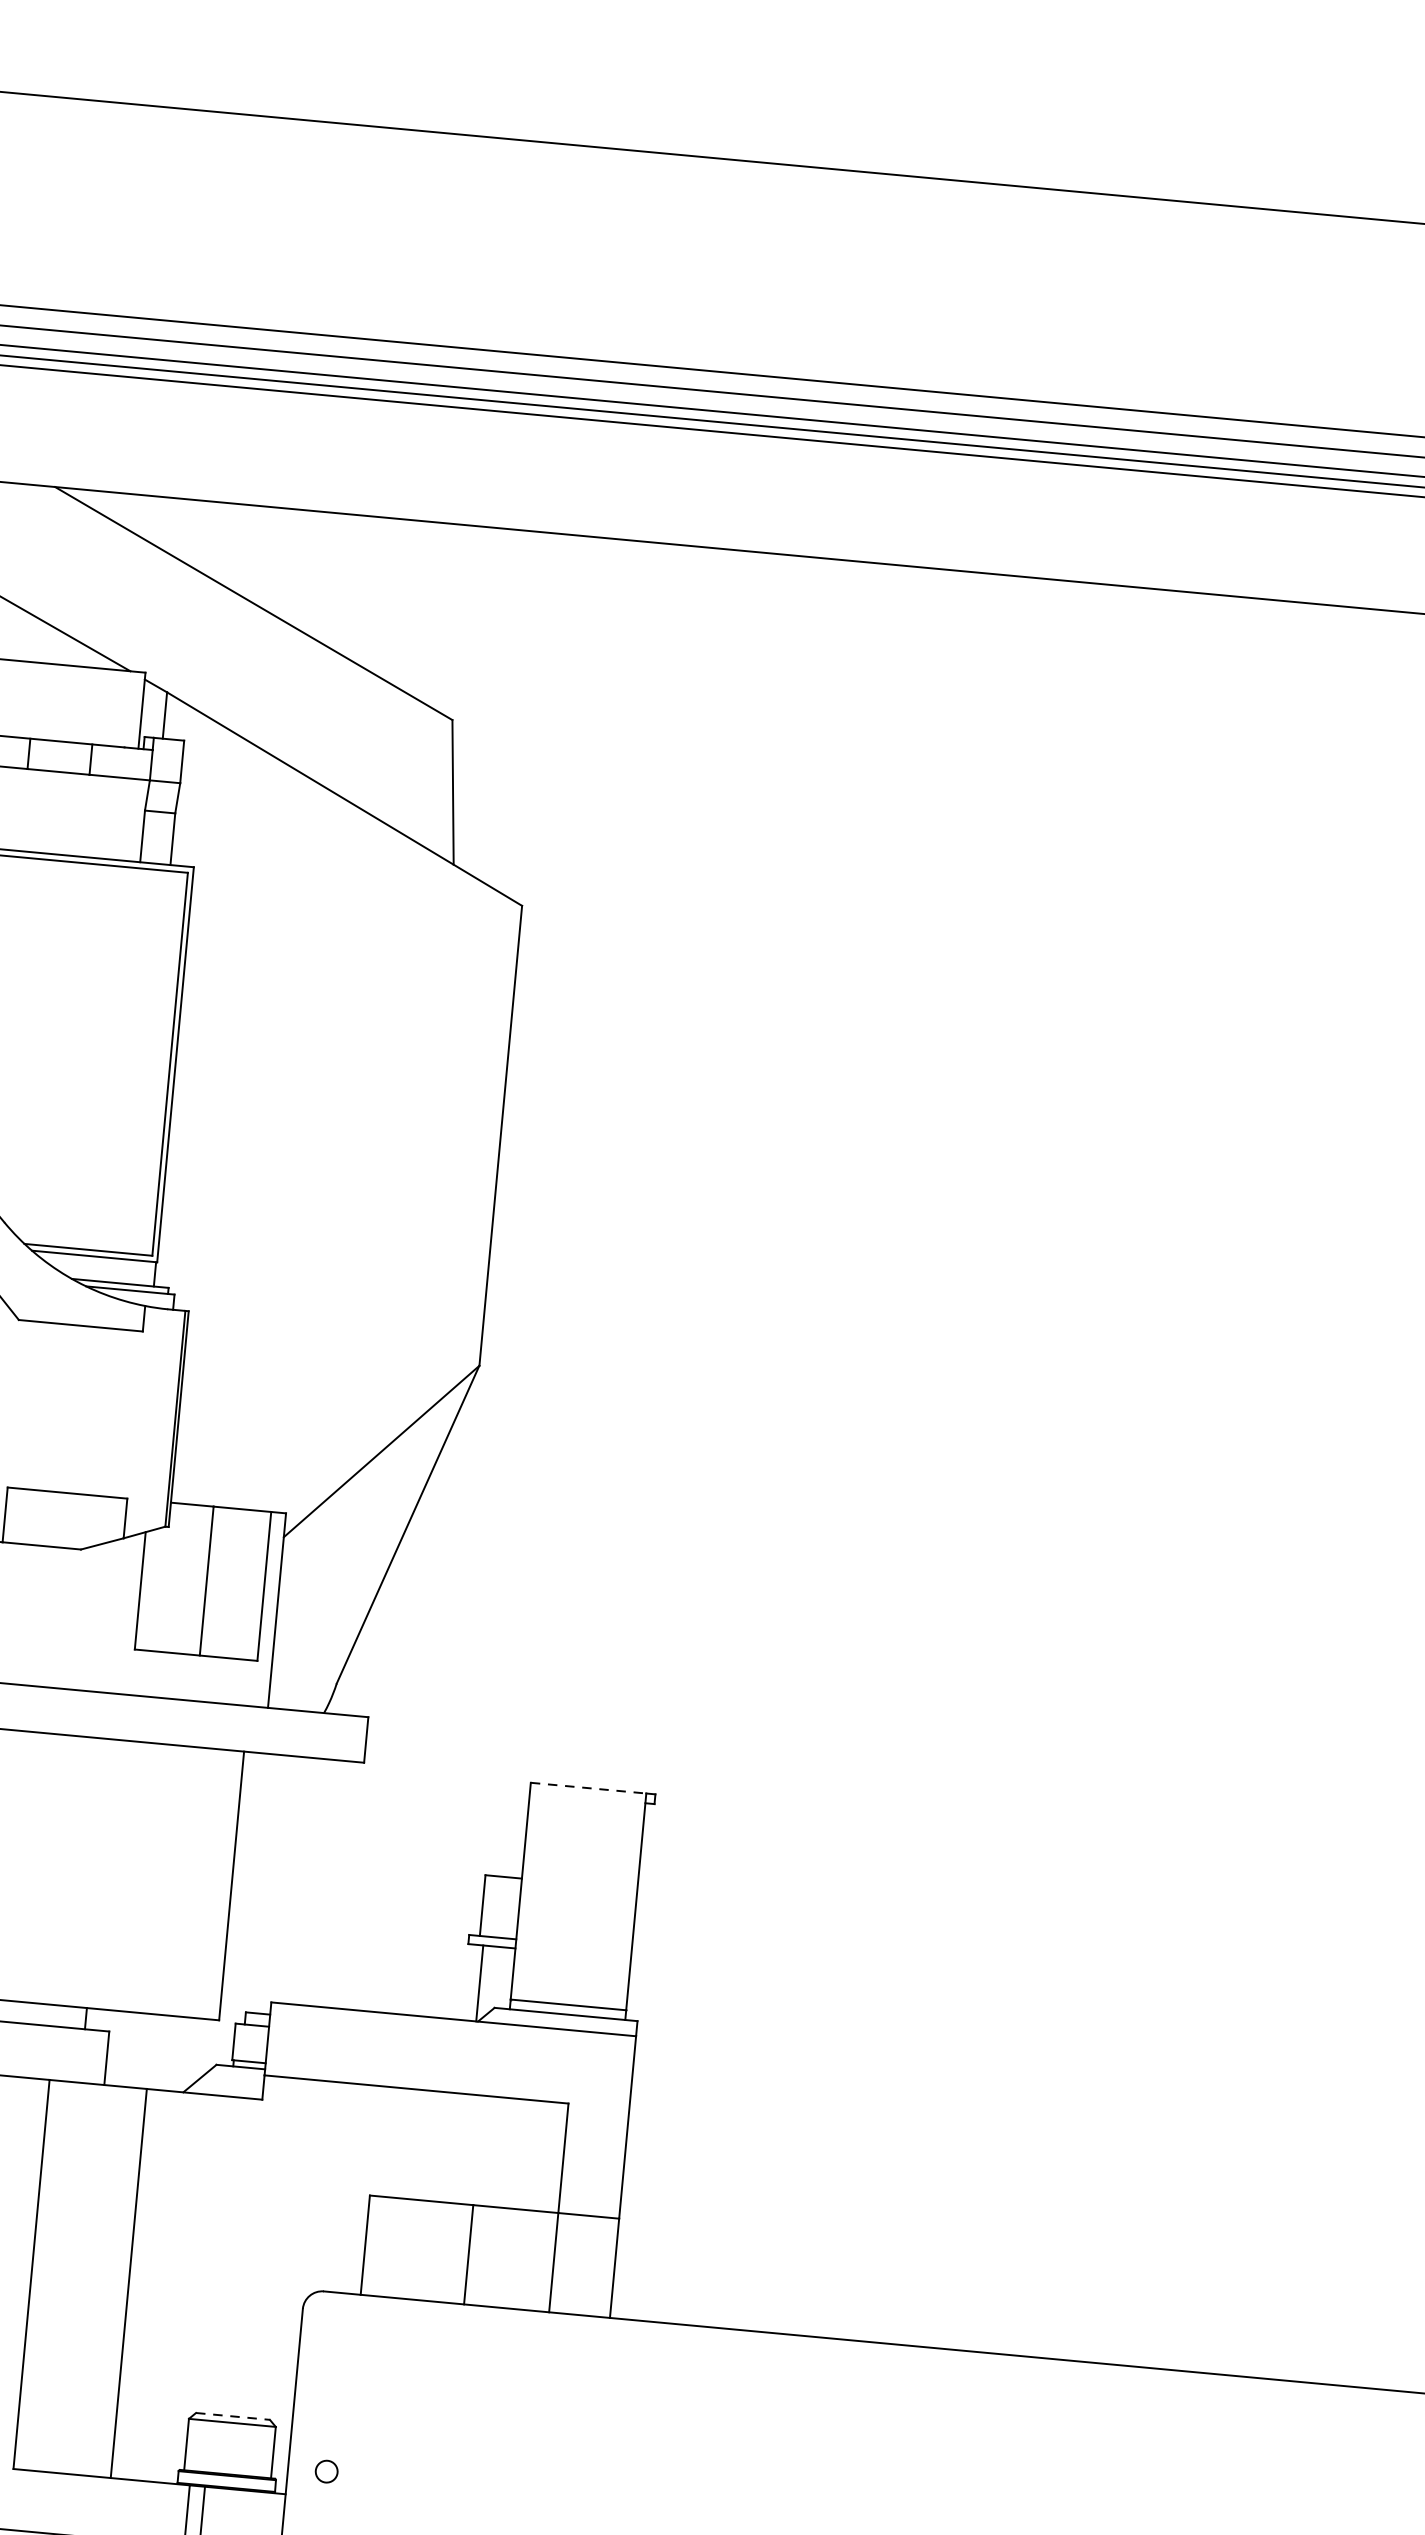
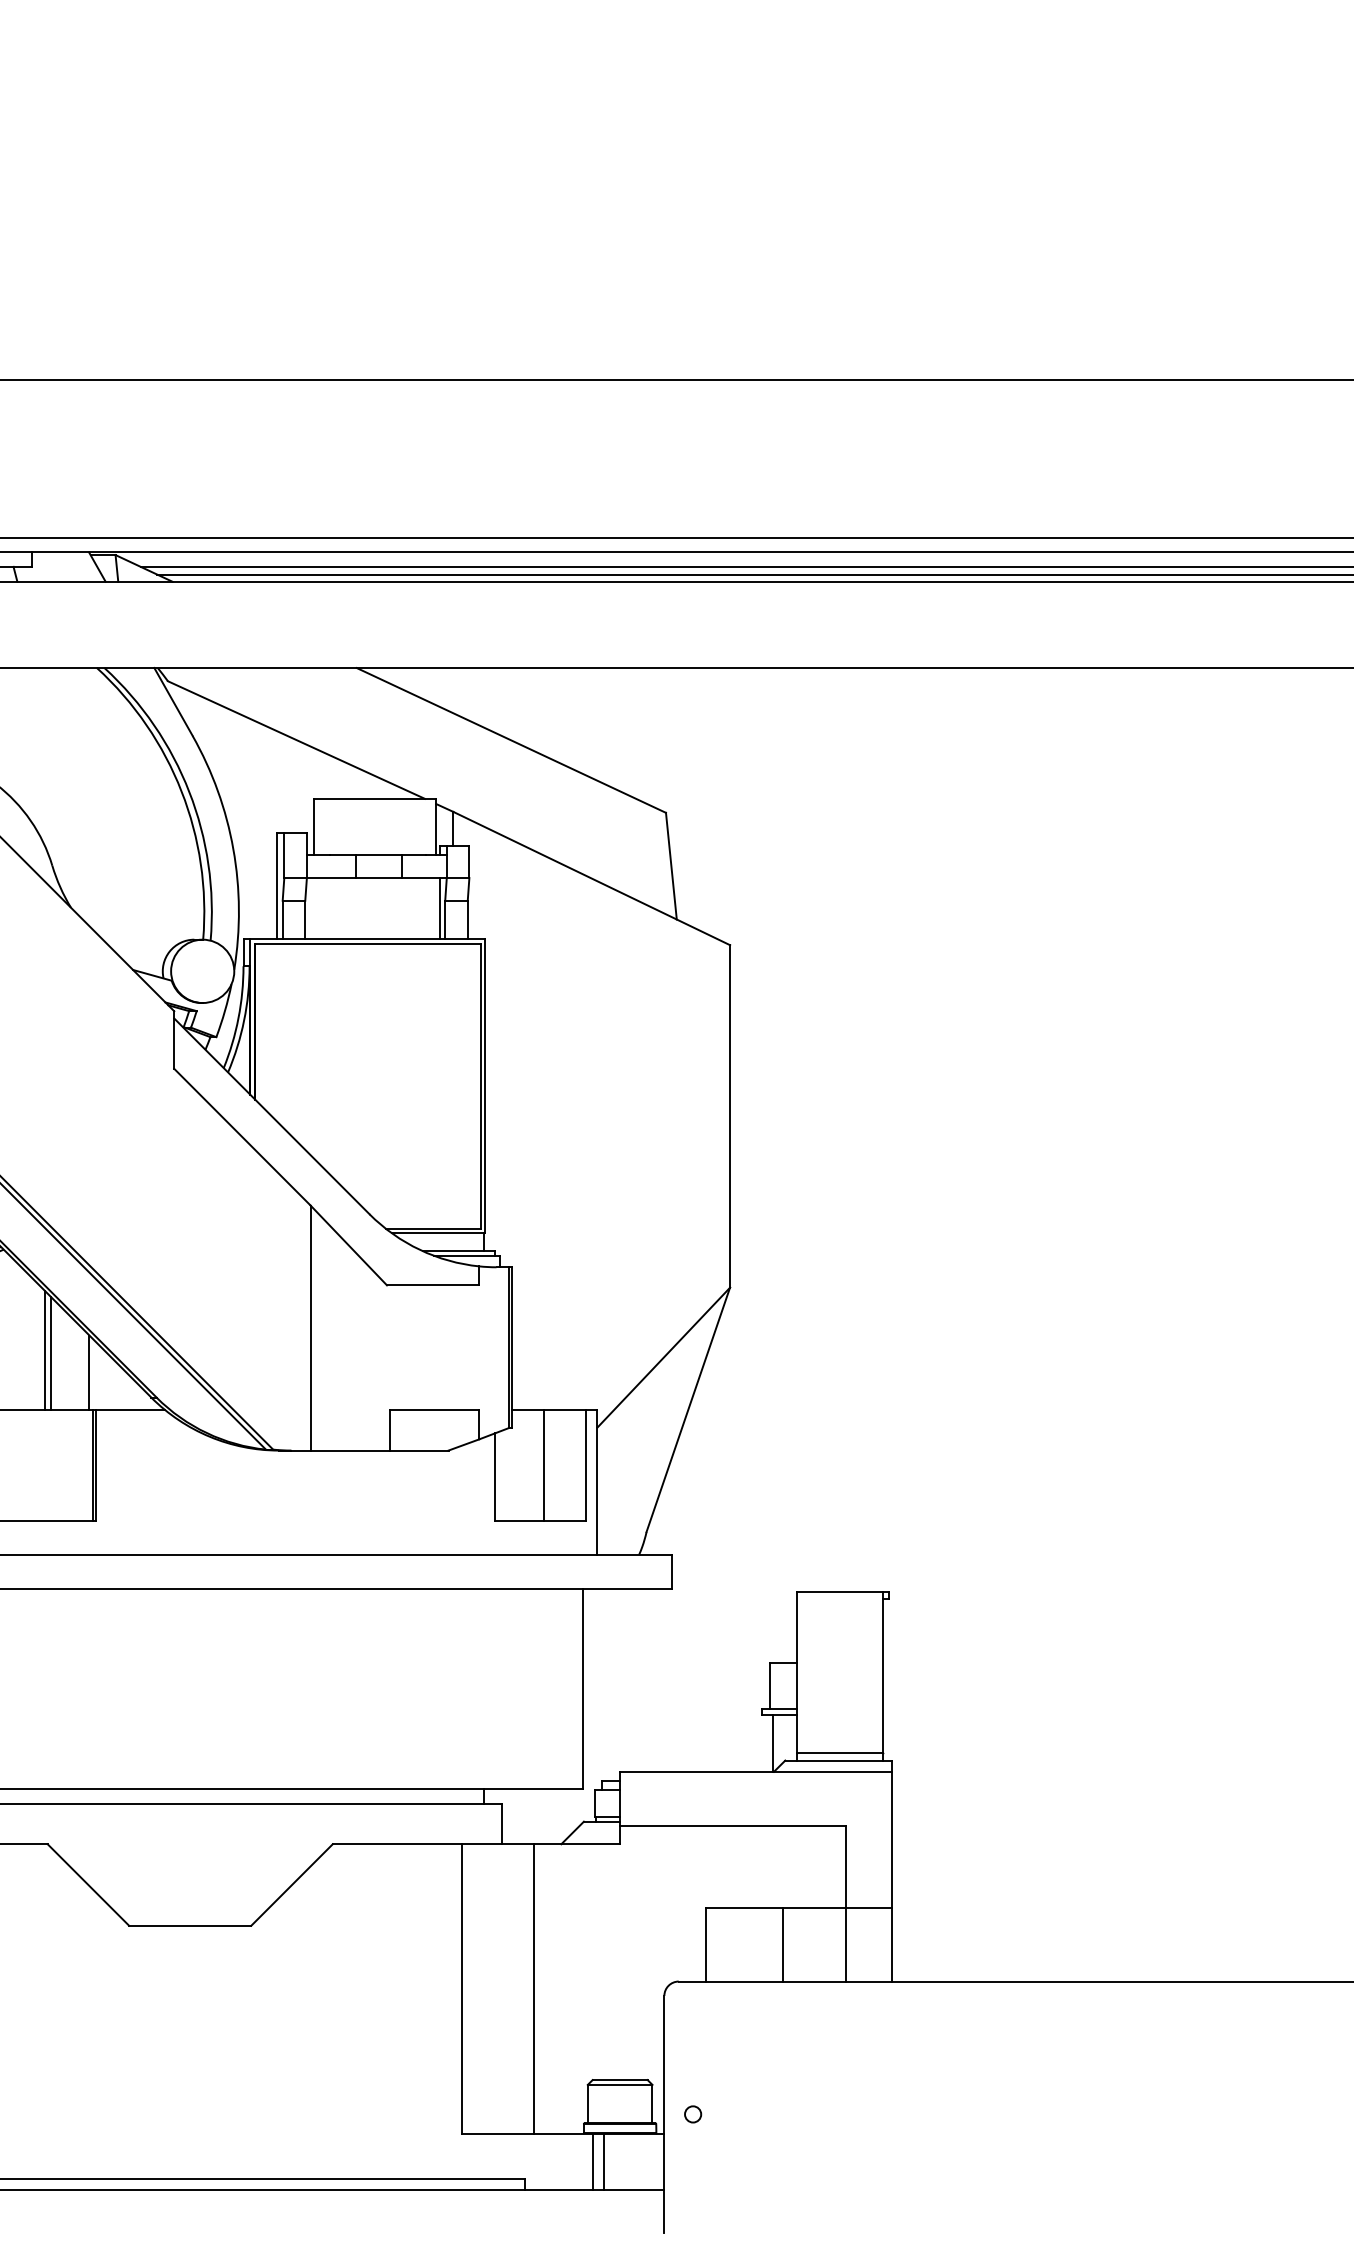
line: (136, 820) -> (439, 908), added
line: (588, 1787) -> (839, 1591), dashed -> solid
line: (233, 2417) -> (620, 2080), dashed -> solid

